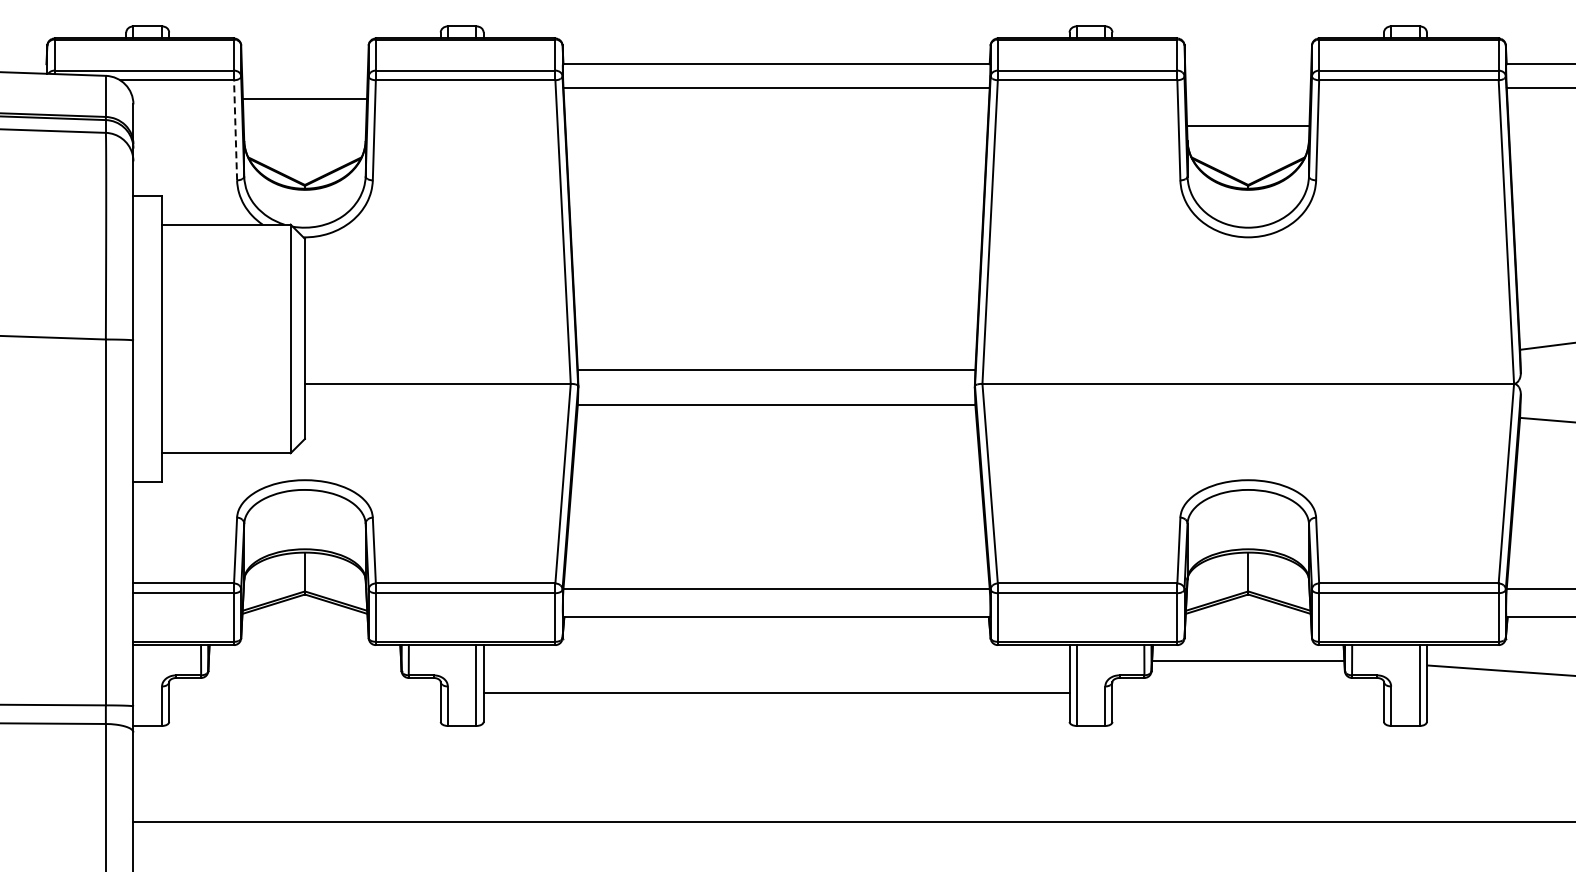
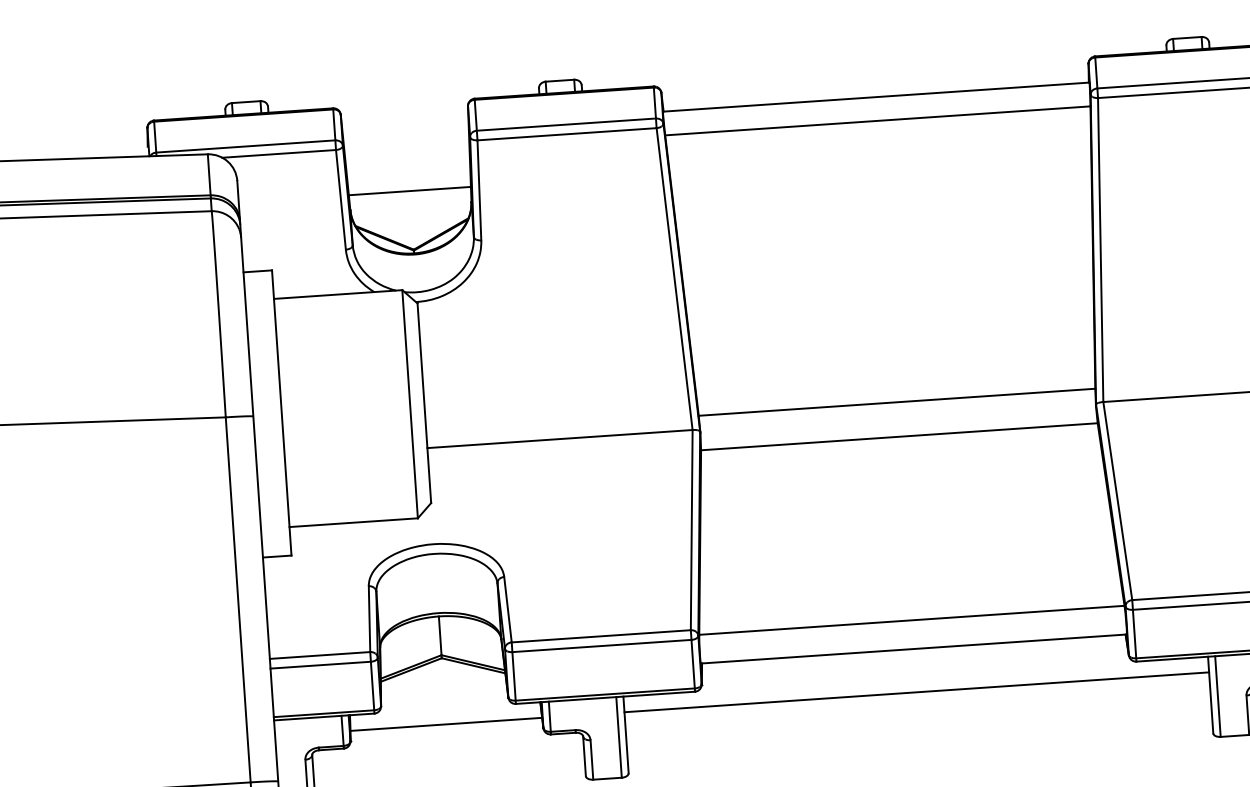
line: (304, 99) -> (409, 191), moved
line: (235, 129) -> (340, 199), dashed -> solid
line: (304, 660) -> (445, 724), added
line: (776, 692) -> (916, 692), moved

